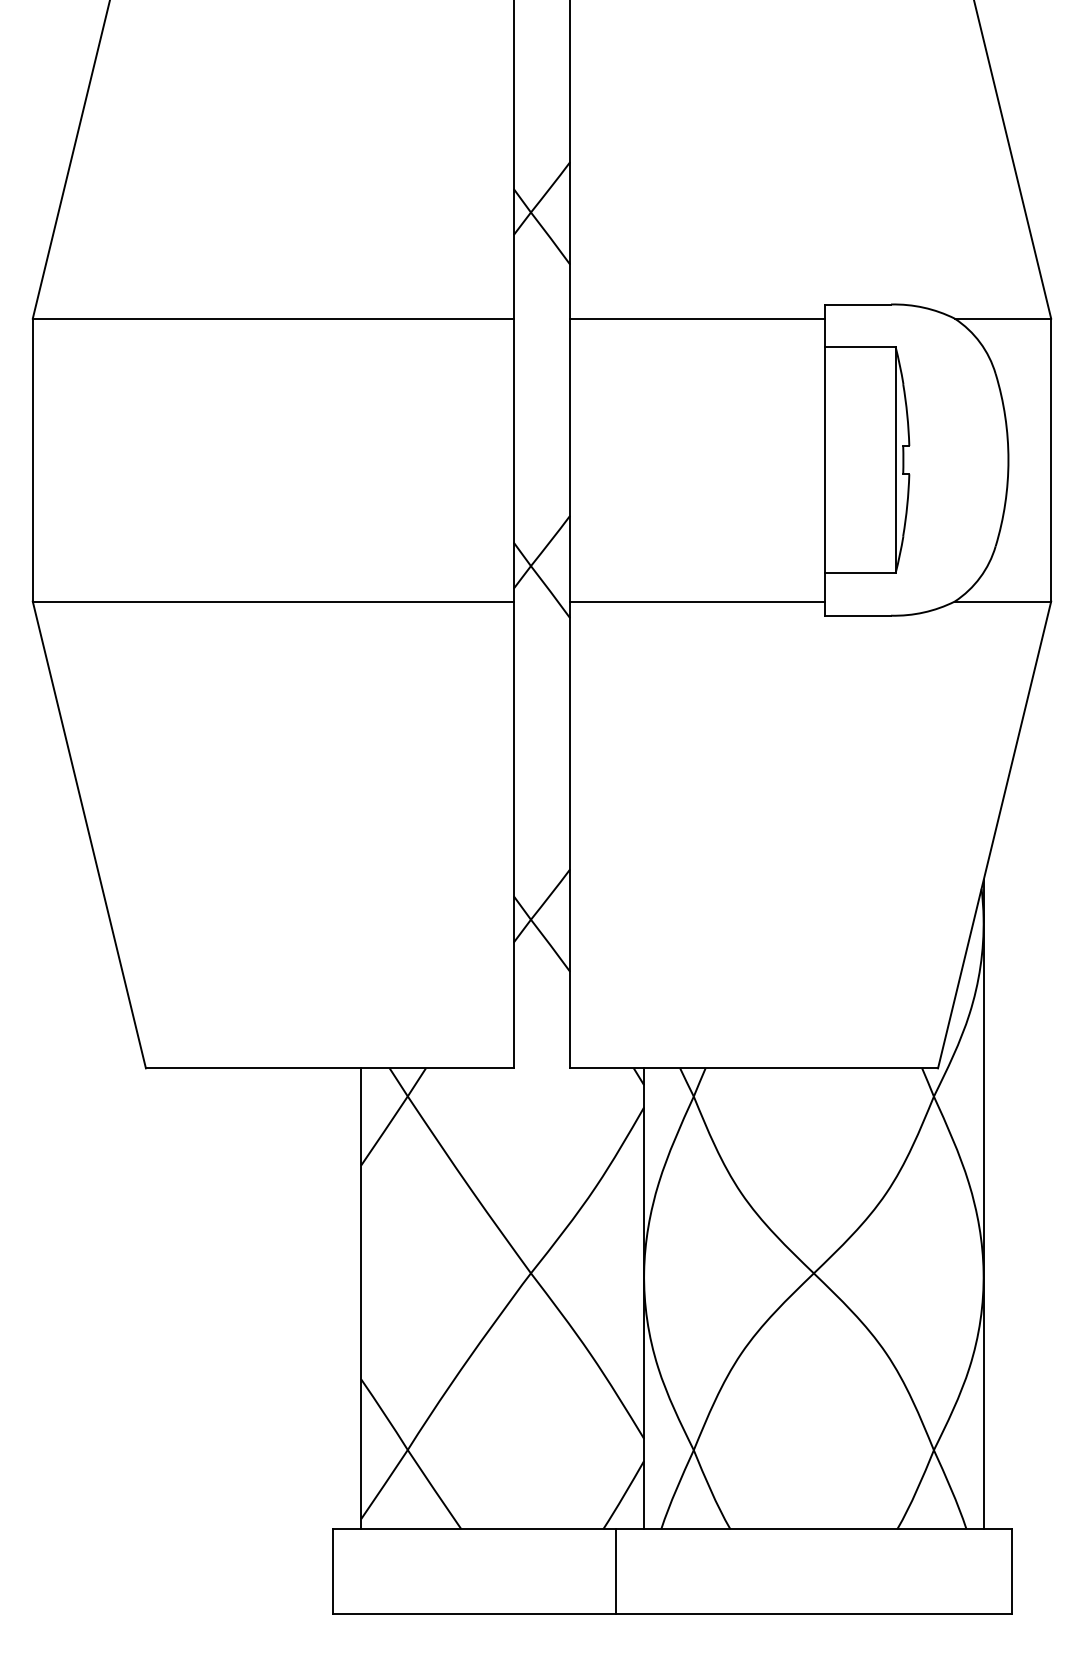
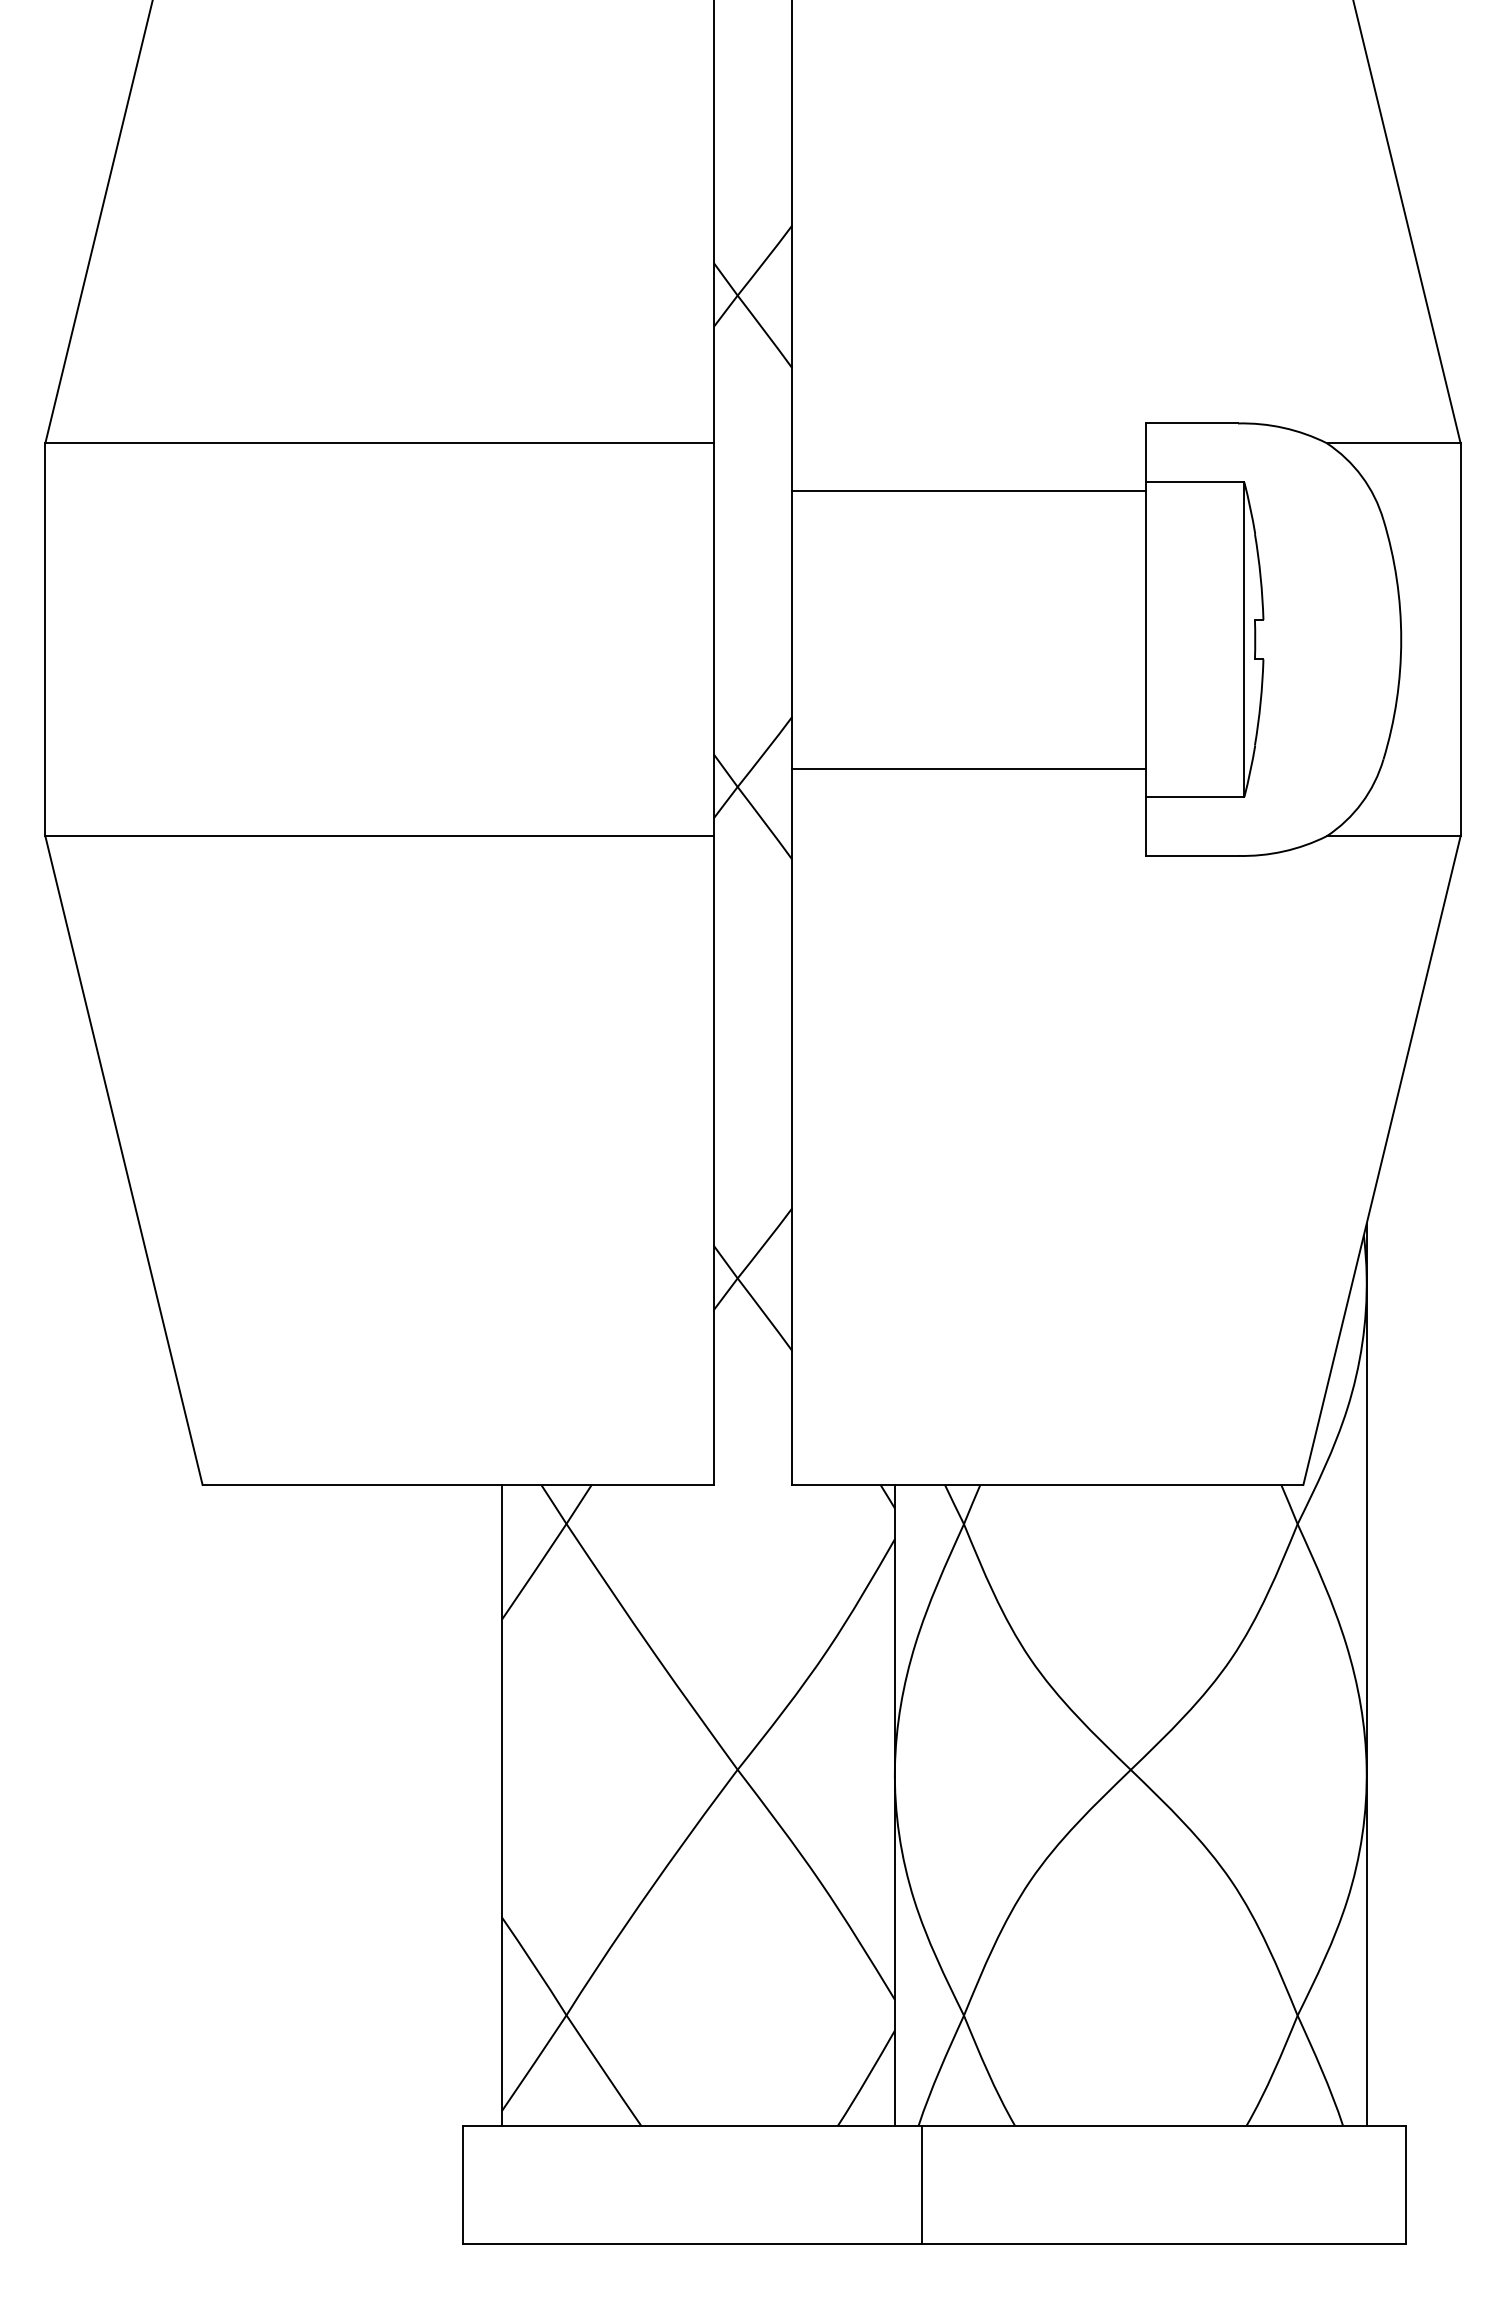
line: (697, 318) -> (969, 491), moved
line: (697, 601) -> (969, 769), moved
line: (615, 1571) -> (921, 2184), moved

